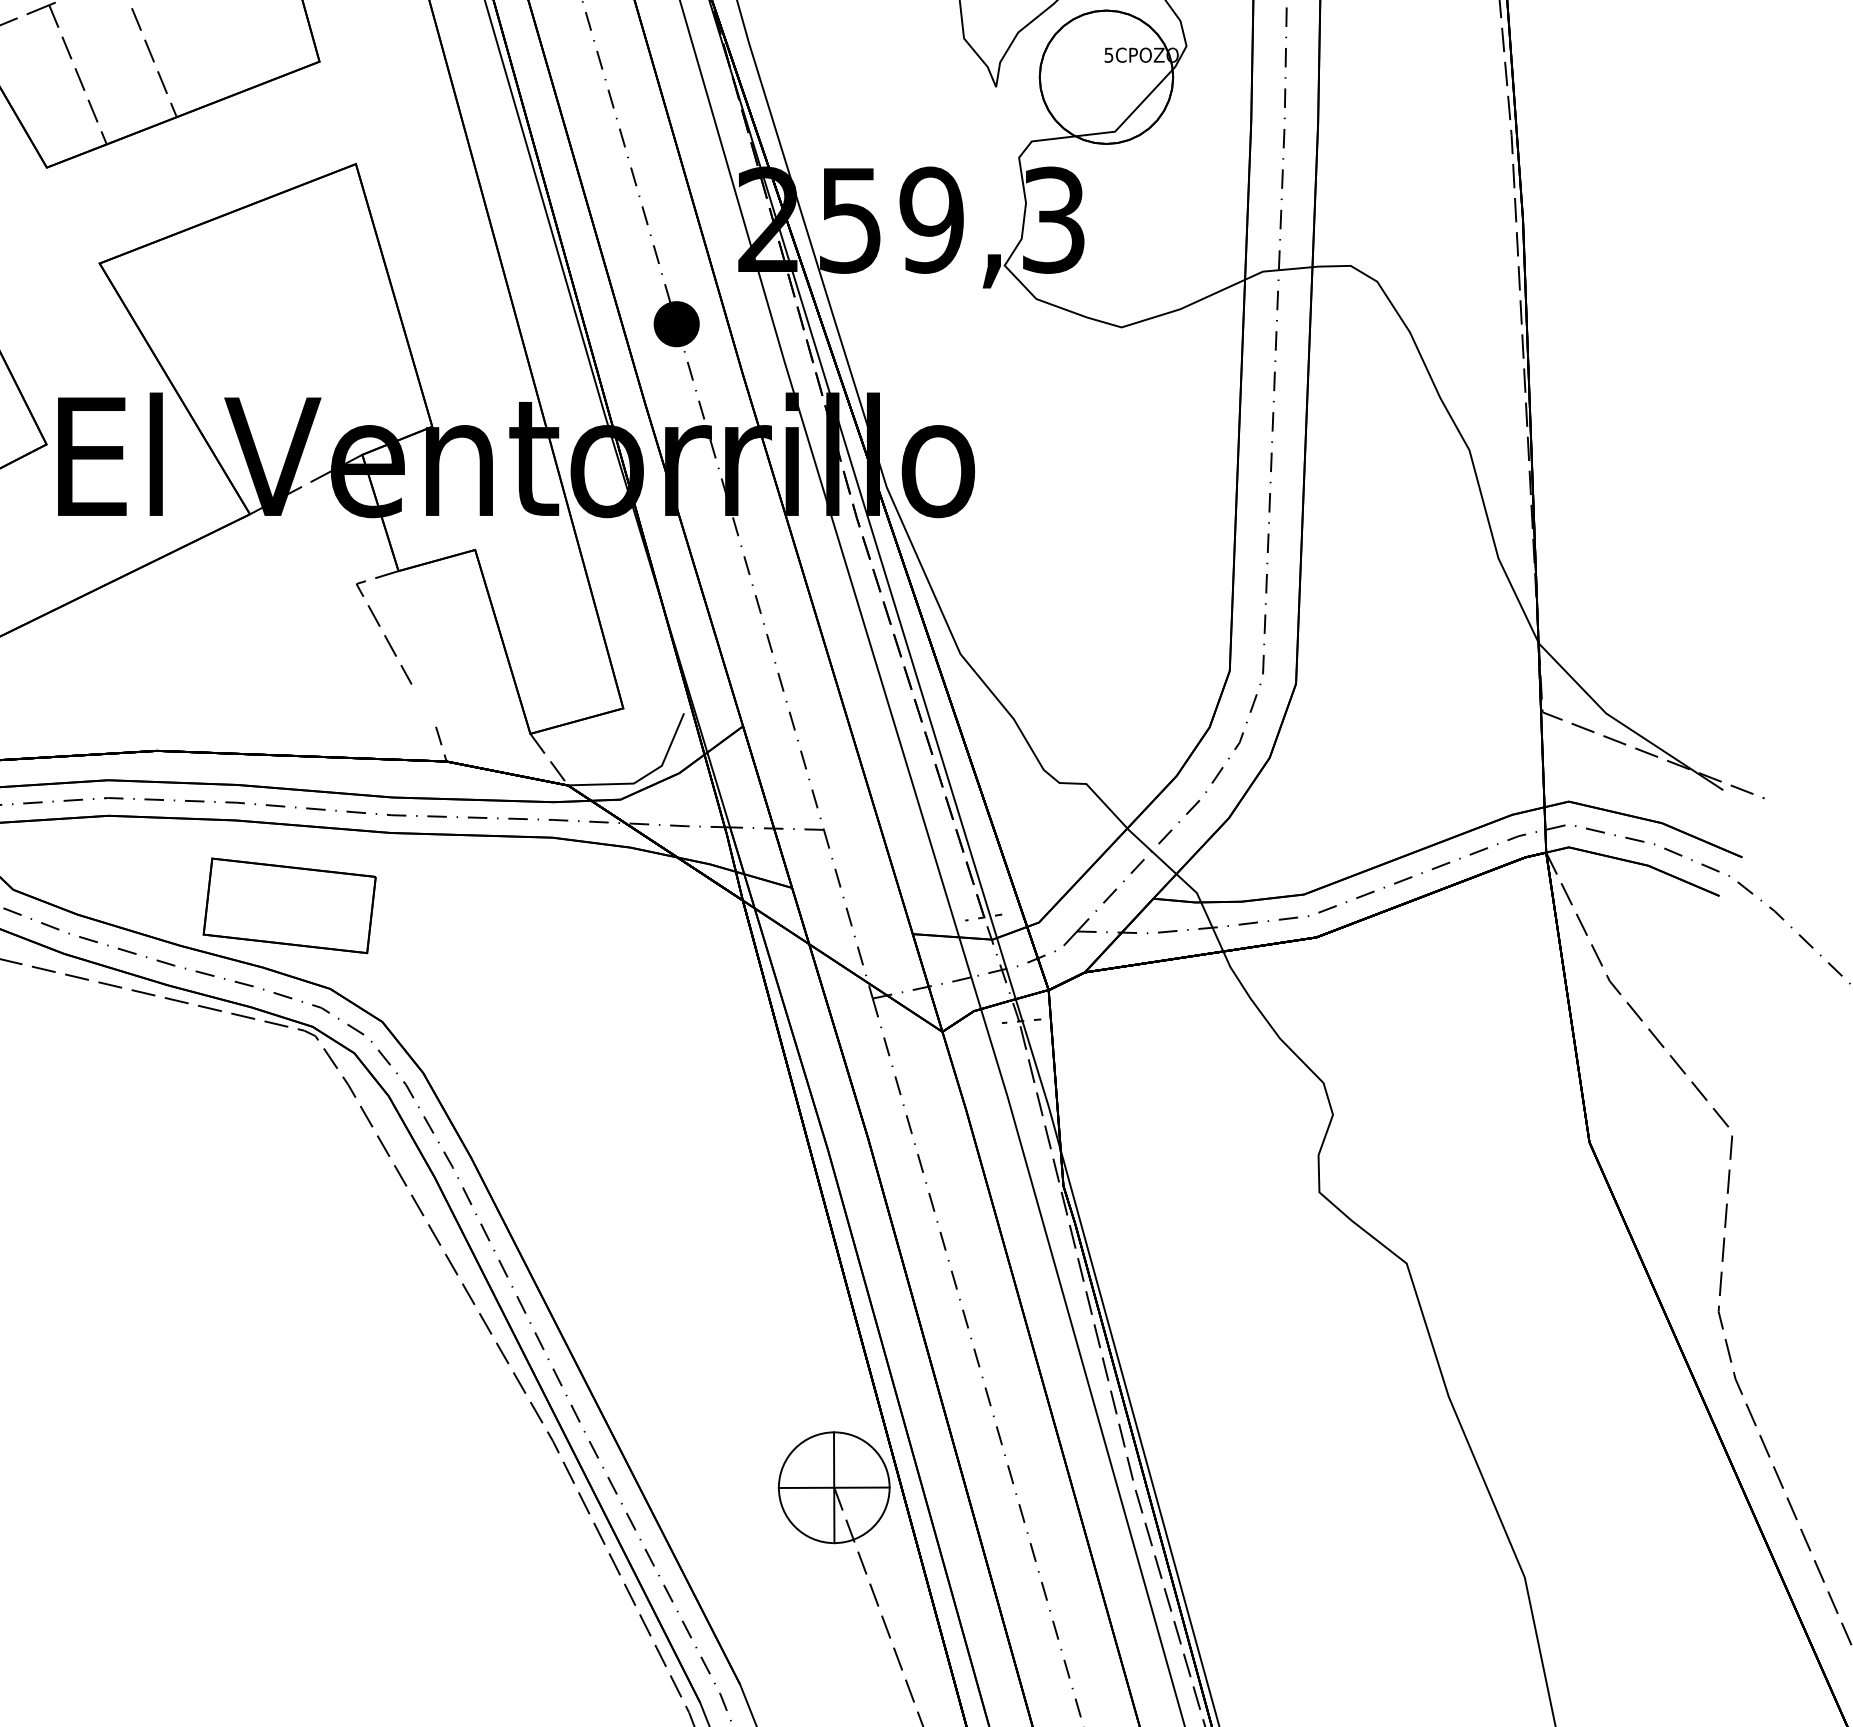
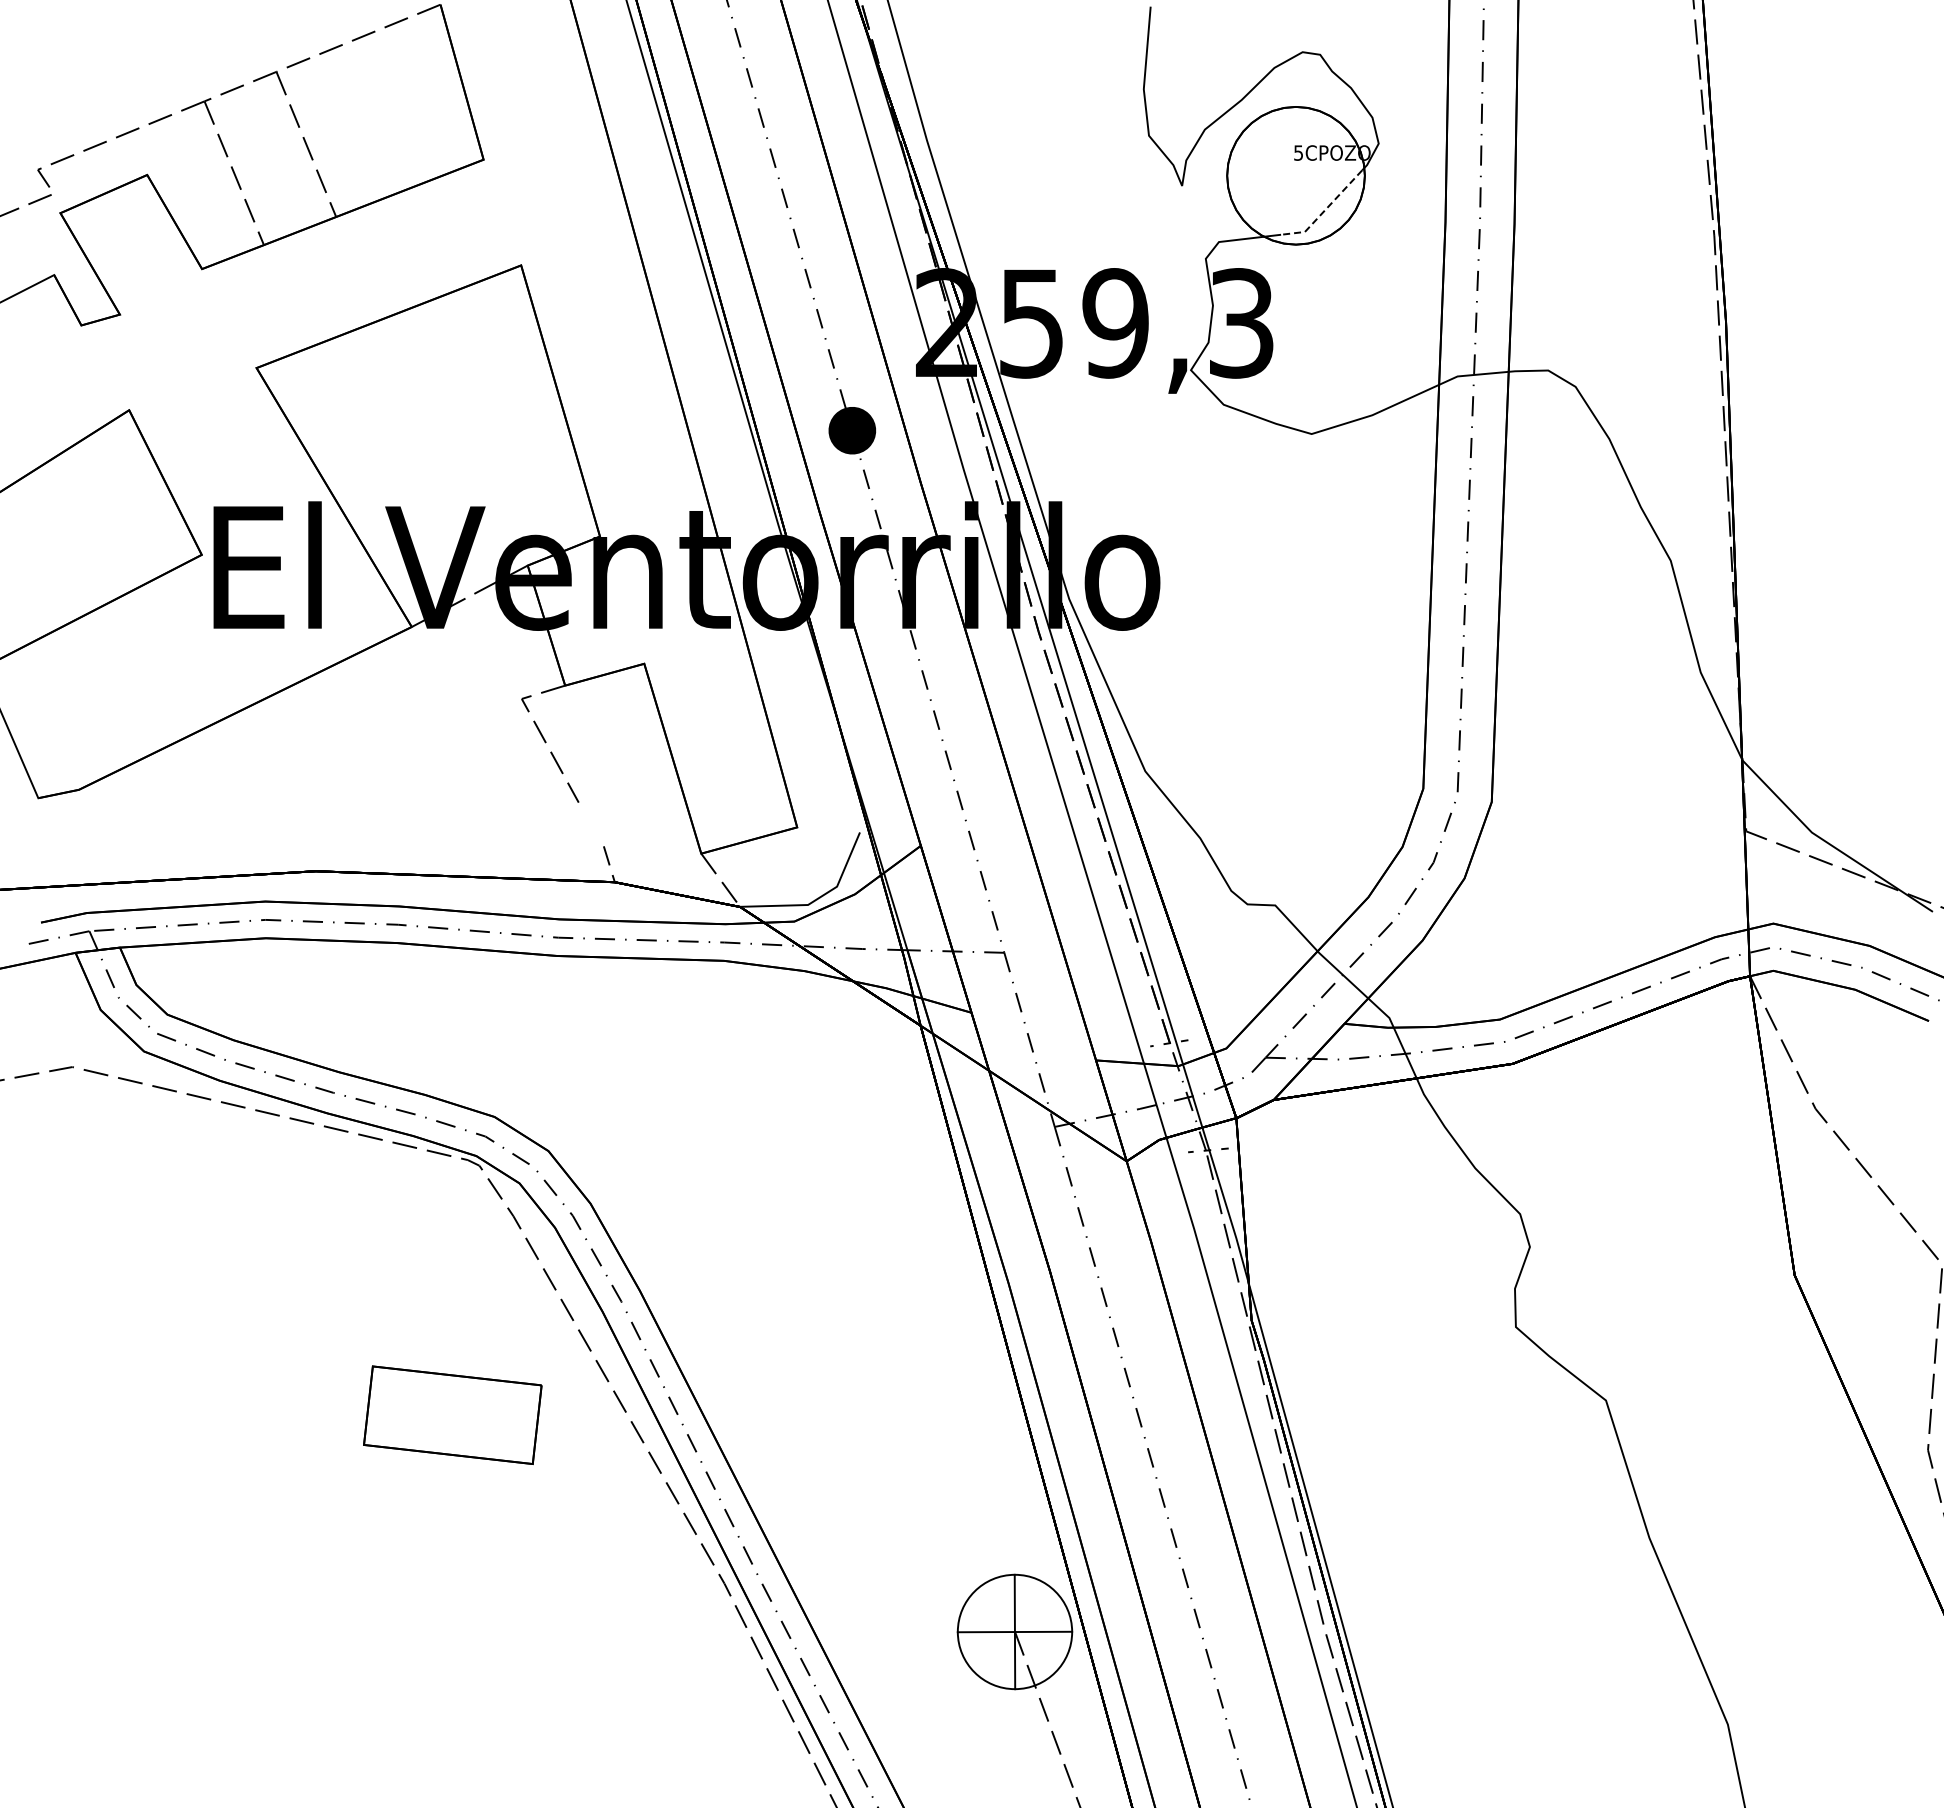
line: (1134, 110) -> (1324, 210), solid -> dashed
part: (289, 905) -> (452, 1414), moved

